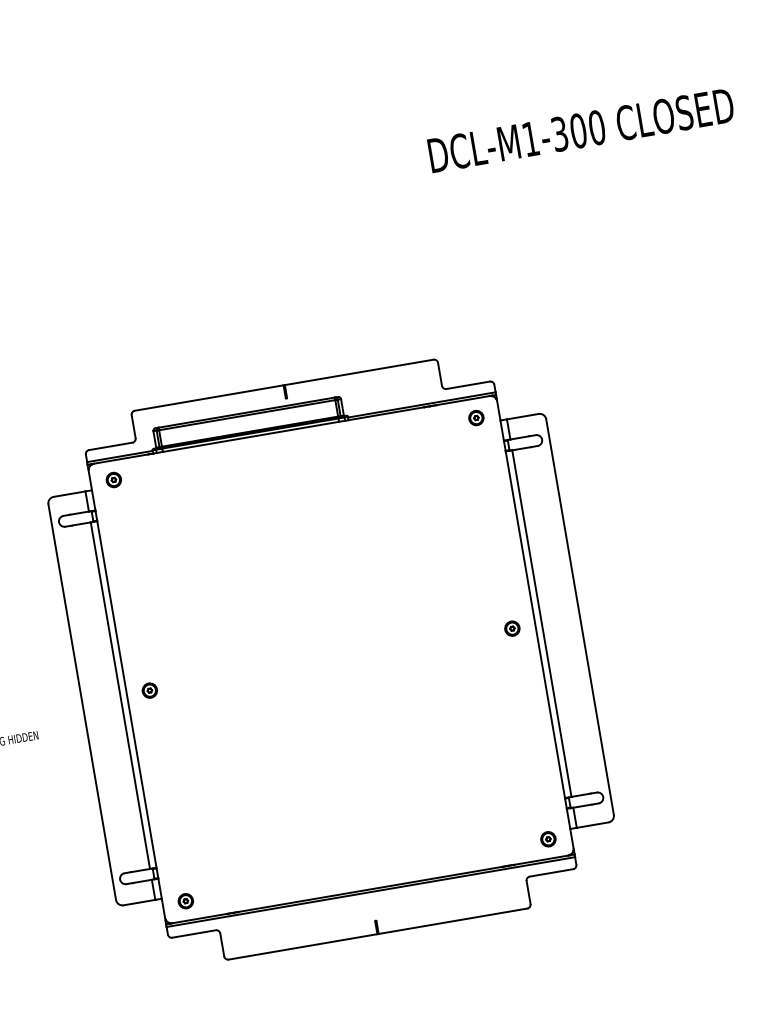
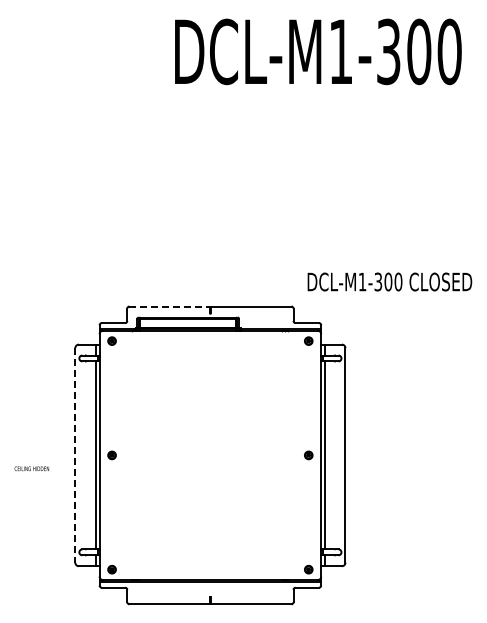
text: (580, 129) -> (389, 281), moved
line: (210, 397) -> (170, 306), solid -> dashed
line: (82, 702) -> (75, 455), solid -> dashed

